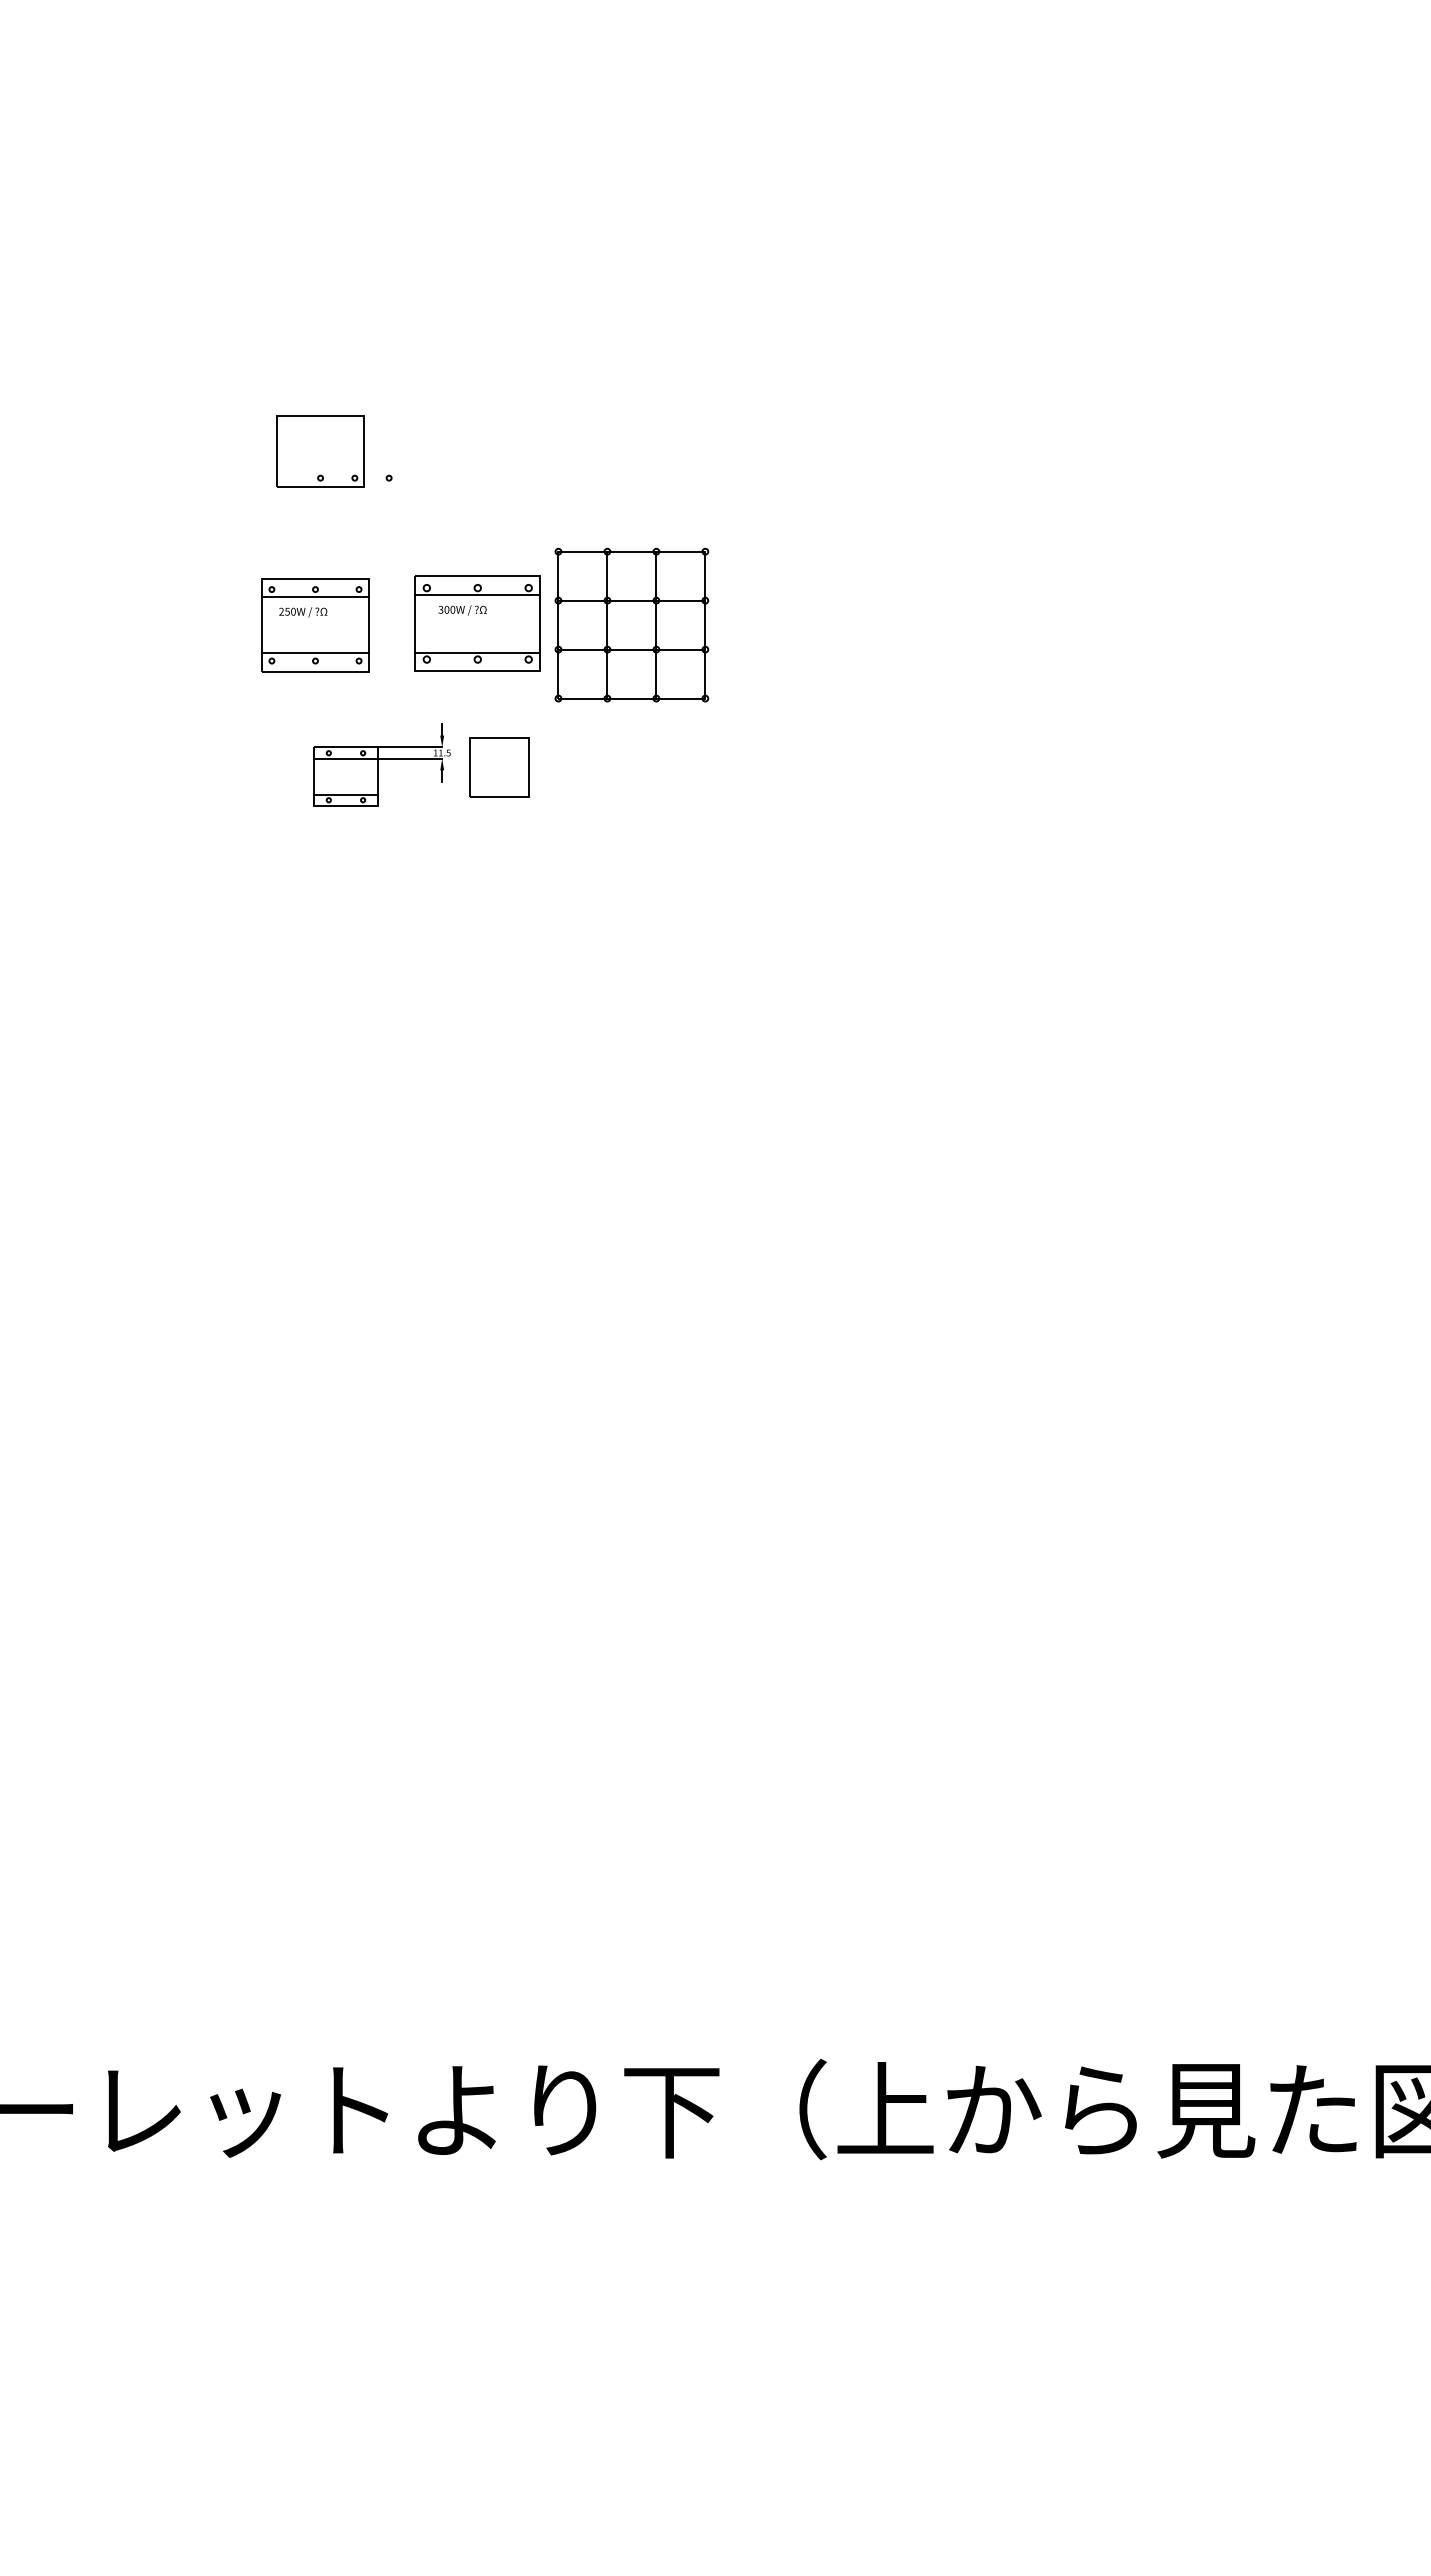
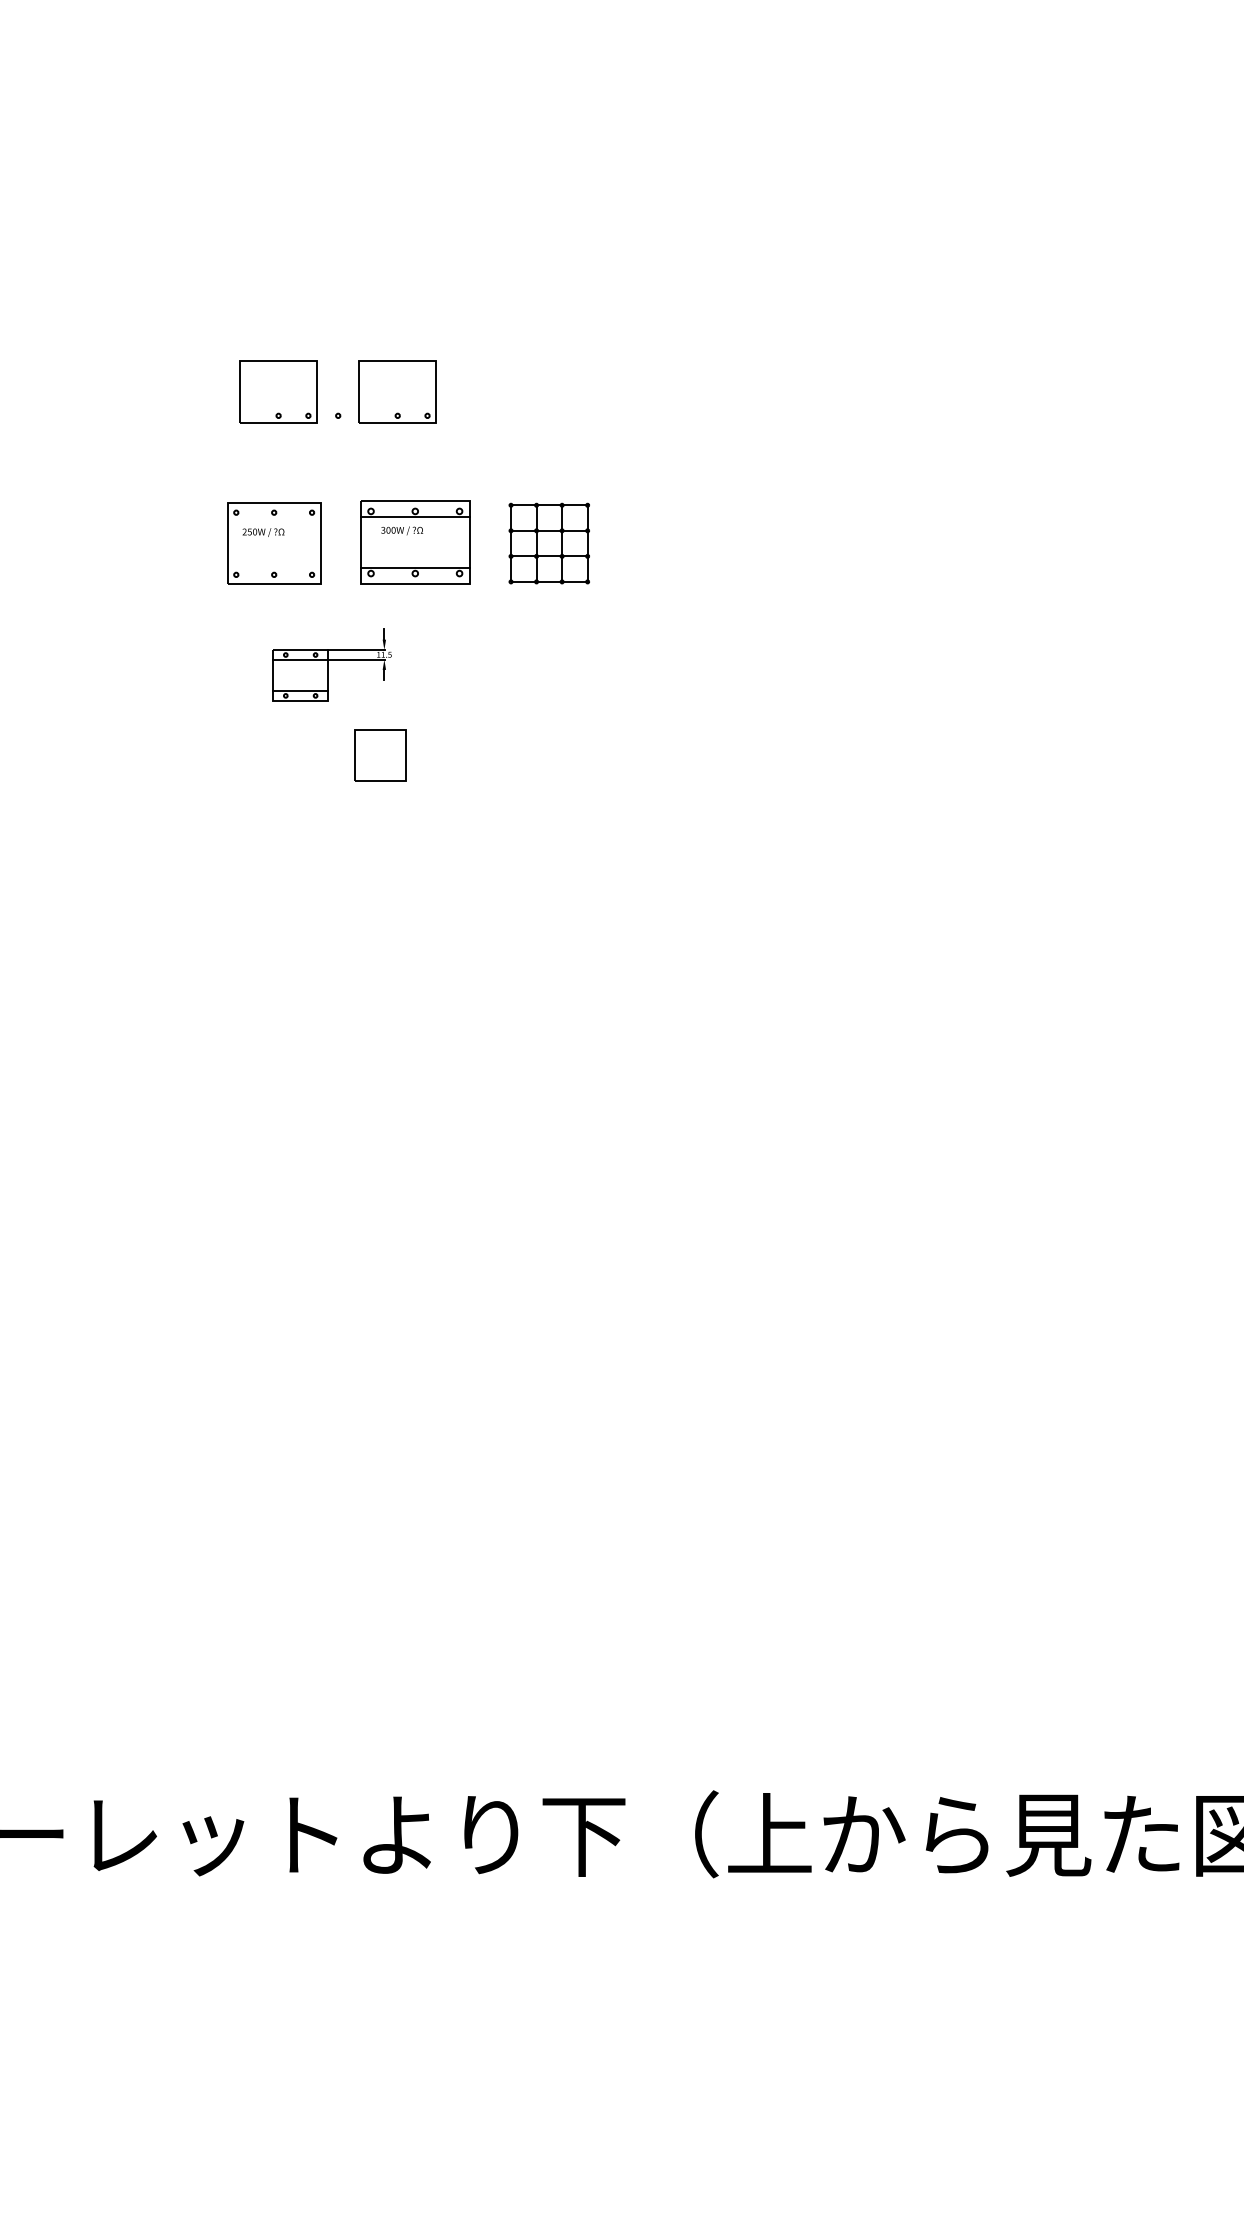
part: (457, 451) -> (397, 392), added
line: (315, 597) -> (274, 519), removed
part: (631, 624) -> (548, 543), size x0.6
line: (315, 653) -> (274, 568), removed
part: (499, 767) -> (381, 755), moved

